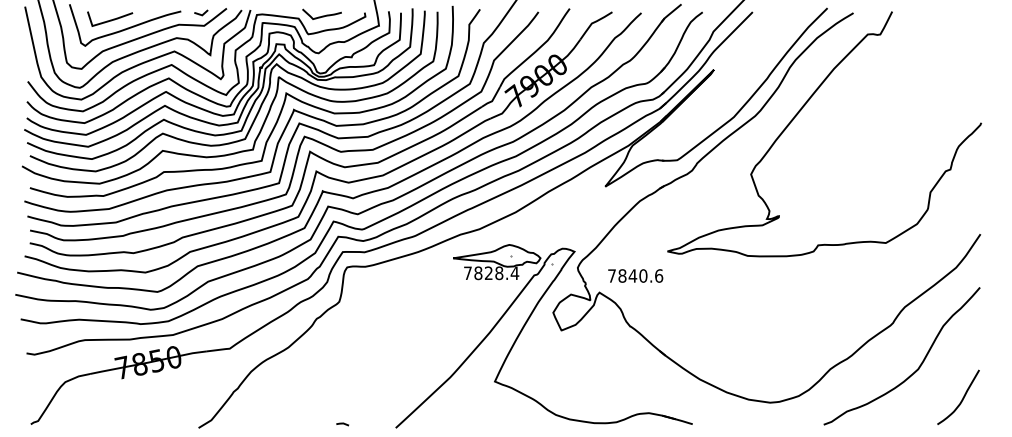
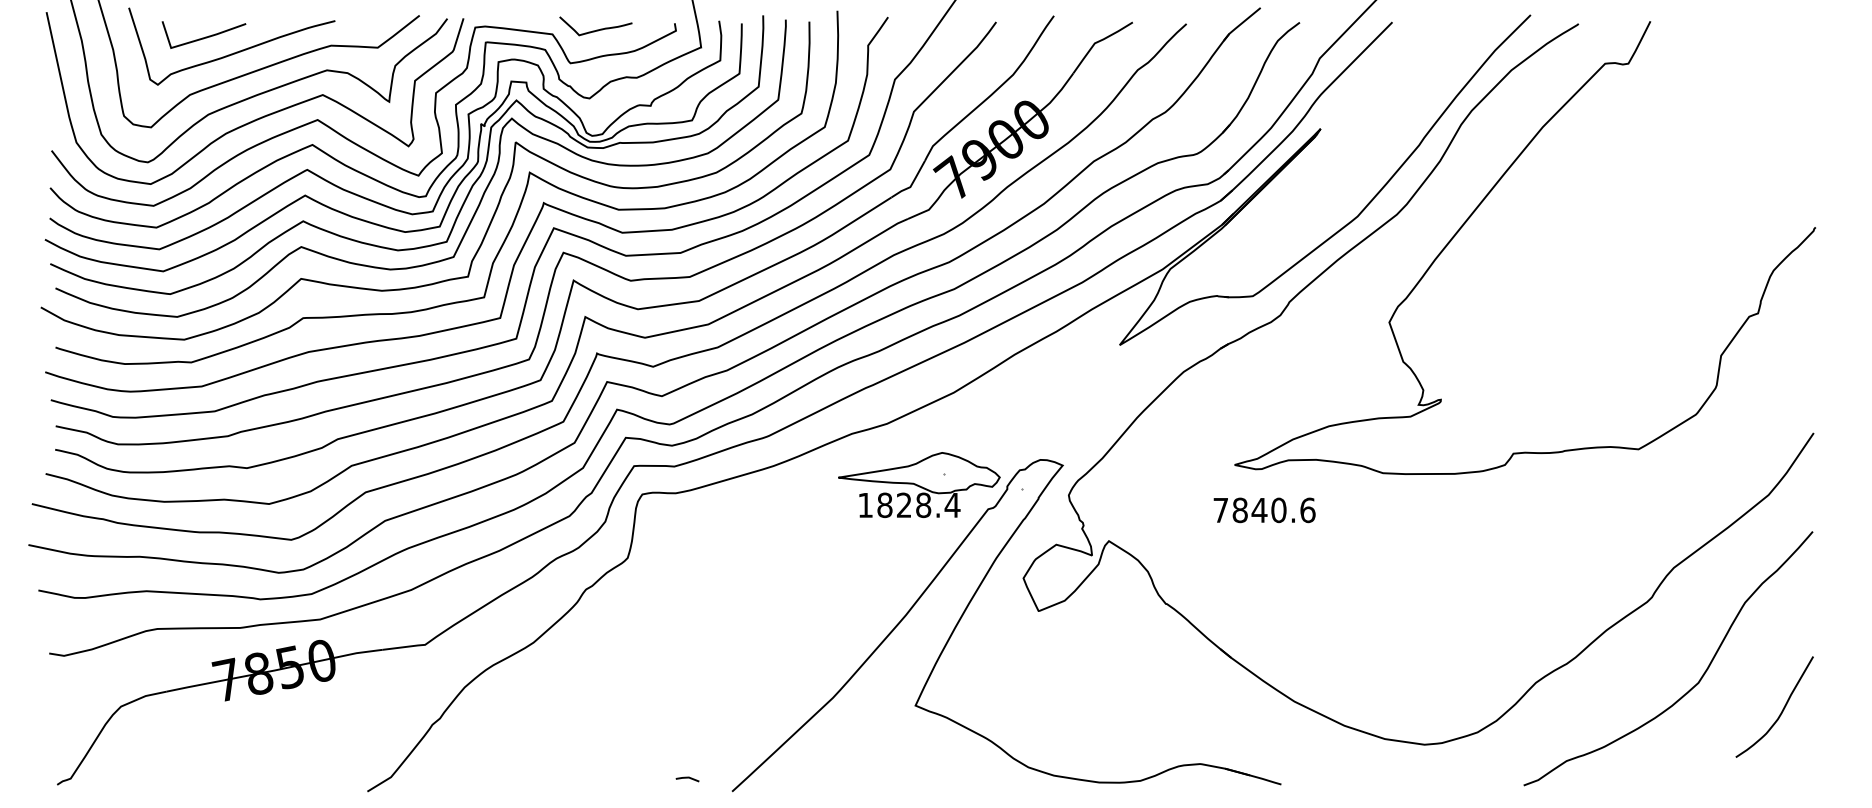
line: (200, 13) -> (370, 24), removed
text: (467, 272) -> (864, 503), 7828.4 -> 1828.4
text: (635, 275) -> (1264, 509), moved
curve: (962, 397) -> (1782, 707), moved
line: (342, 424) -> (687, 779), moved

